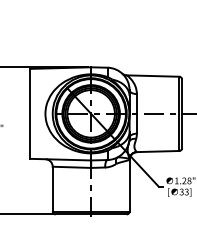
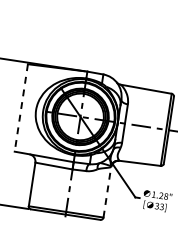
line: (30, 113) -> (21, 107), solid -> dashed
line: (129, 185) -> (107, 192), solid -> dashed

